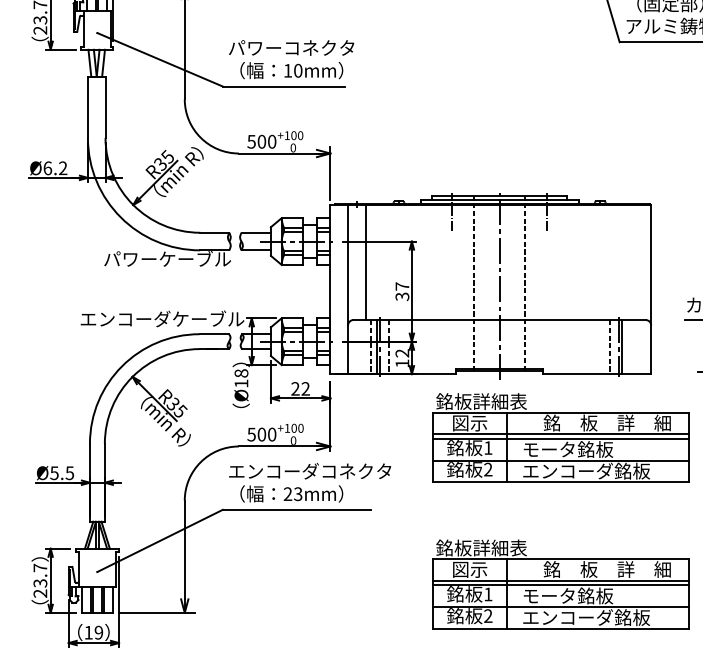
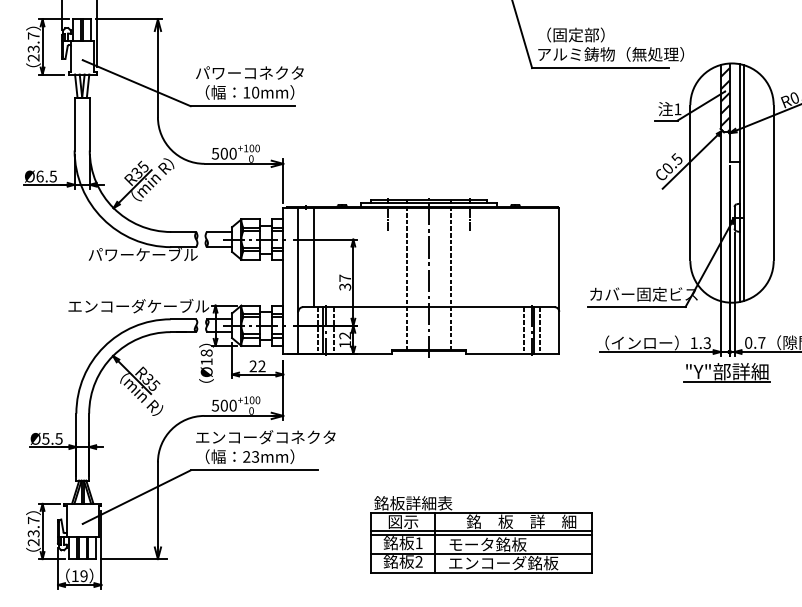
text: (62, 168) -> (52, 176), Ø6.2 -> Ø6.5
line: (628, 347) -> (539, 330), added
part: (560, 437) -> (481, 408), removed

